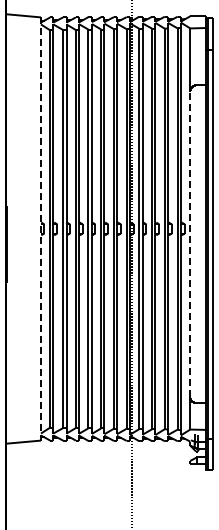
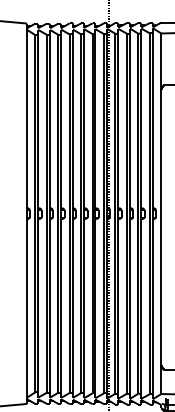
line: (40, 229) -> (26, 214), dashed -> solid
line: (190, 244) -> (161, 227), dashed -> solid

